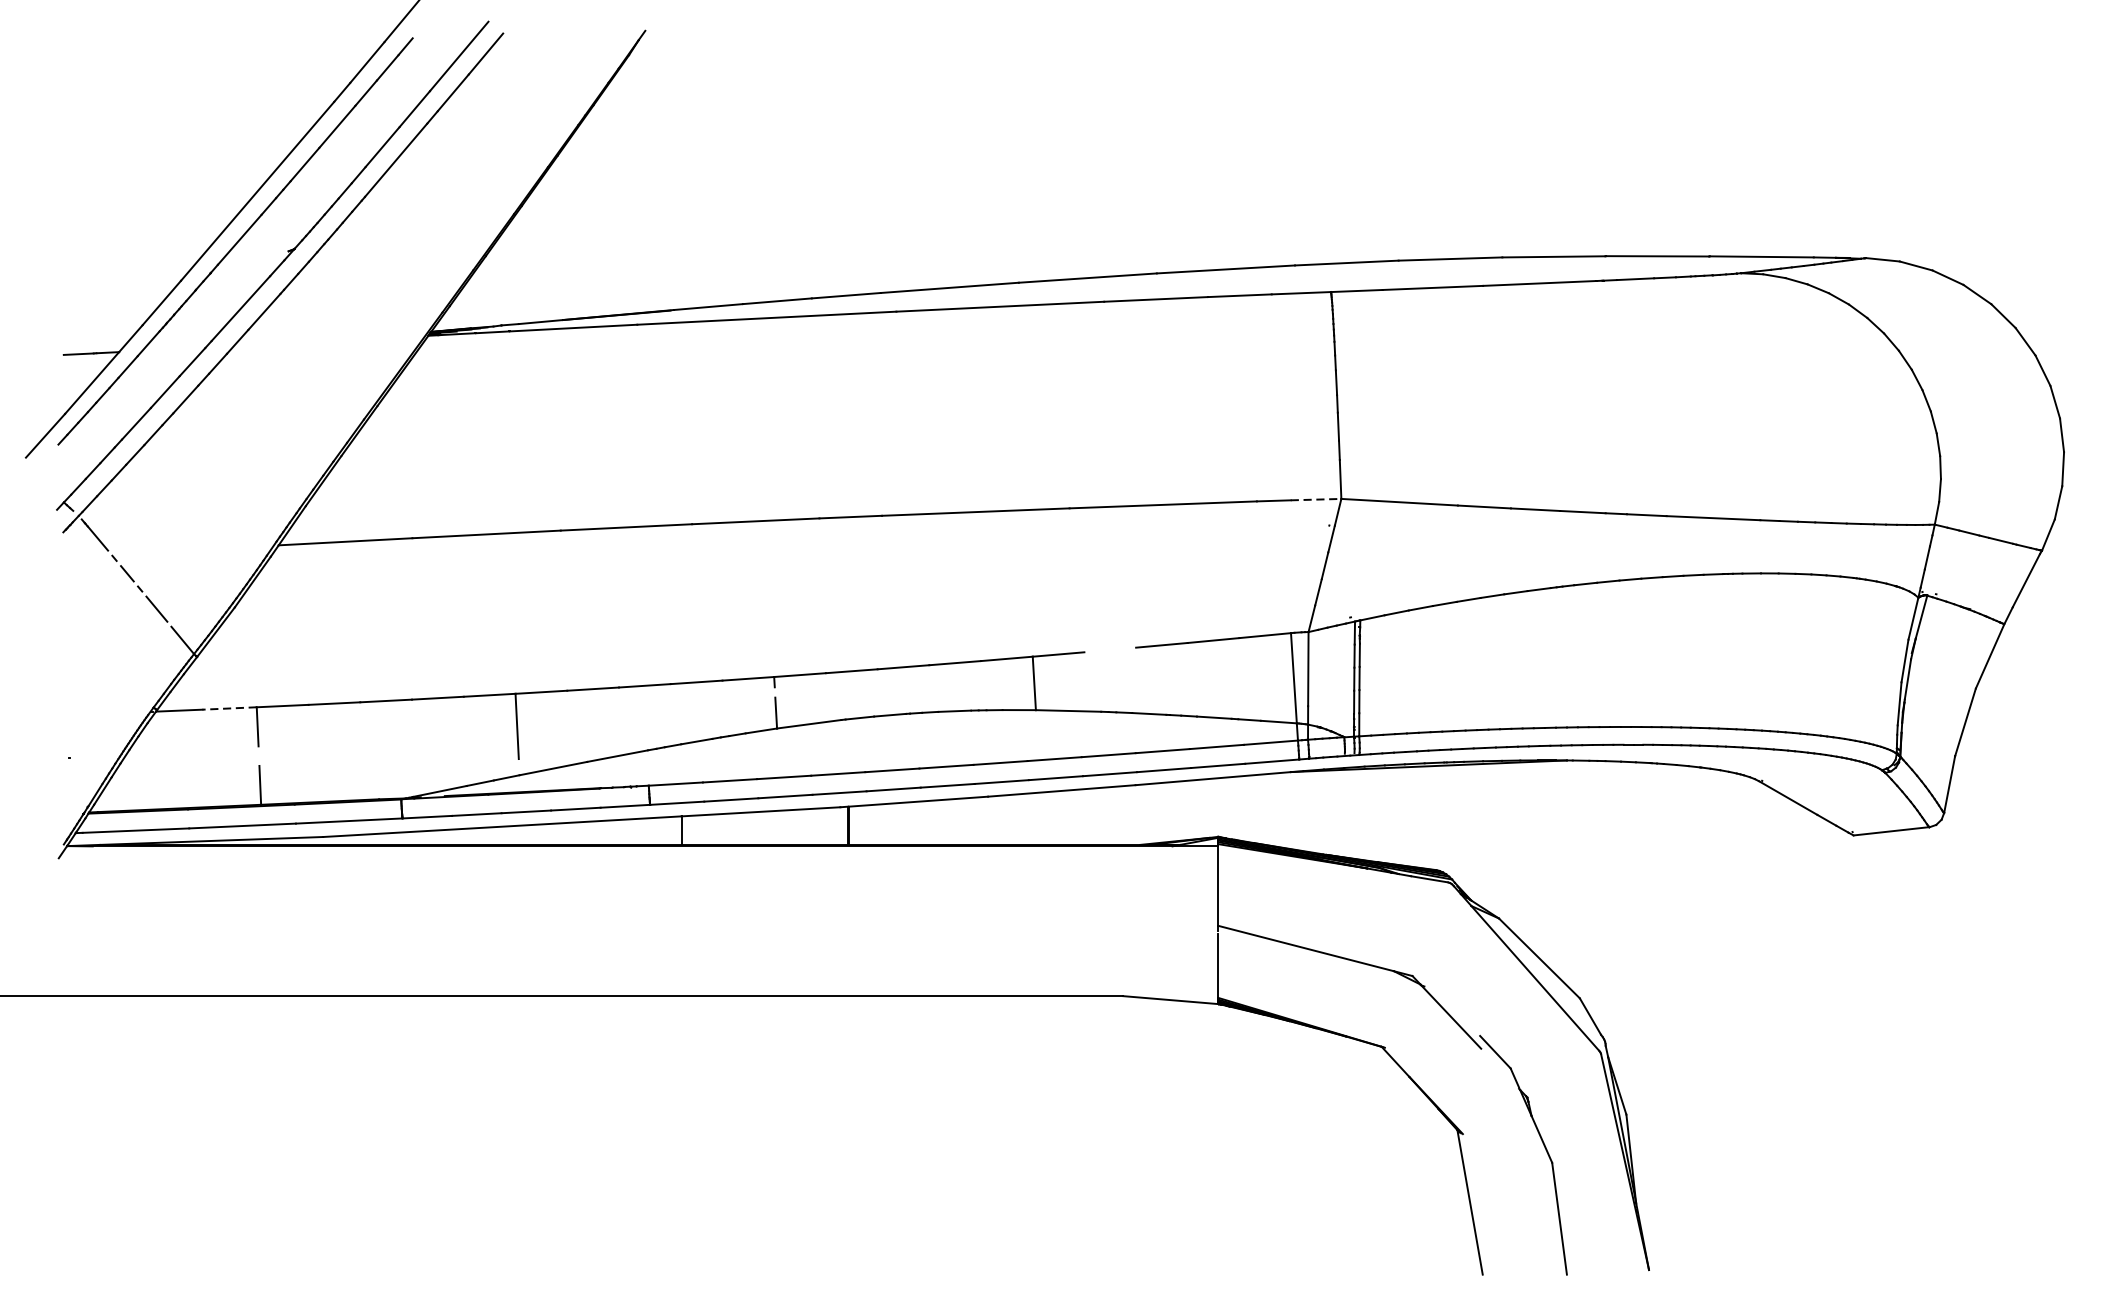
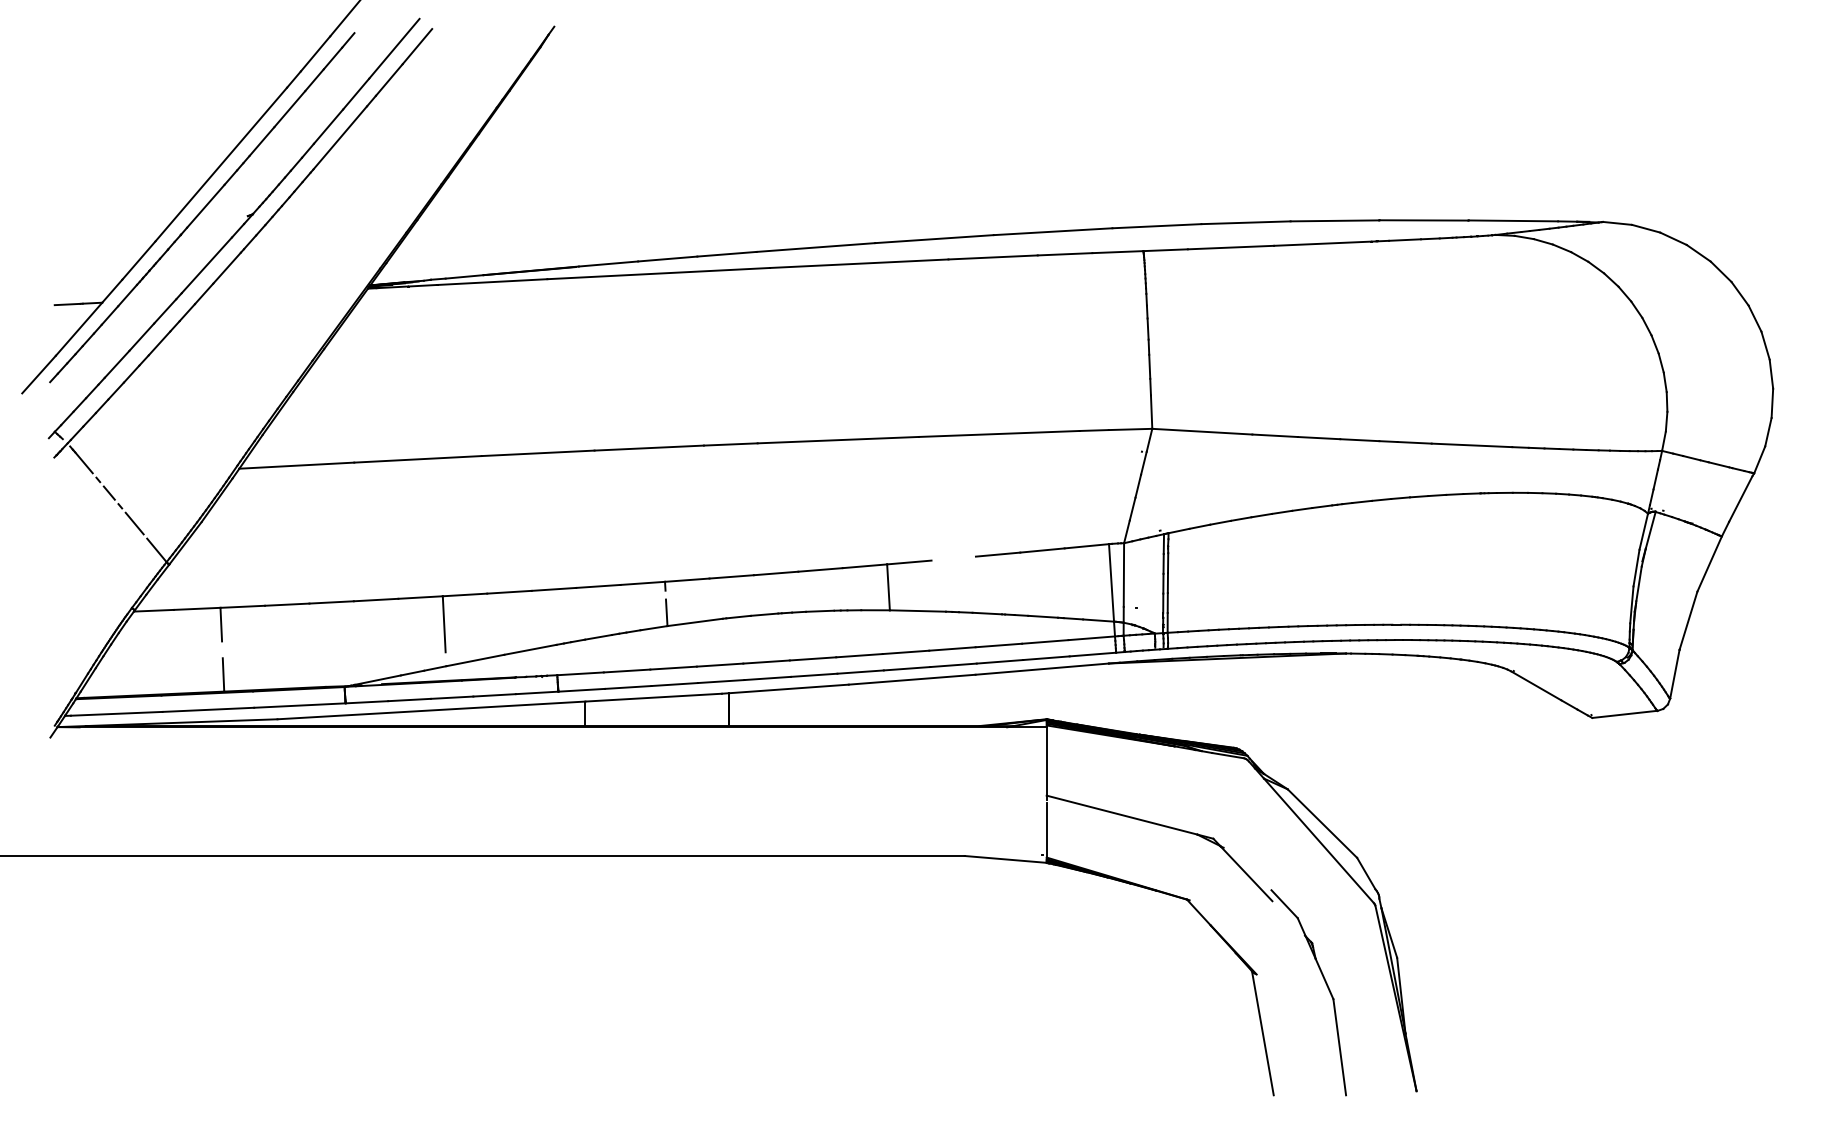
line: (1316, 499) -> (1130, 429), dashed -> solid
line: (228, 708) -> (196, 608), dashed -> solid

